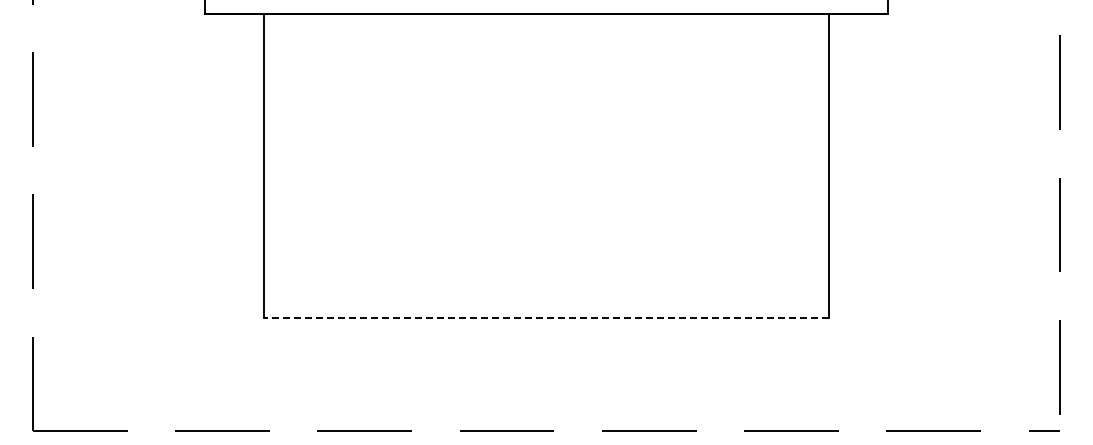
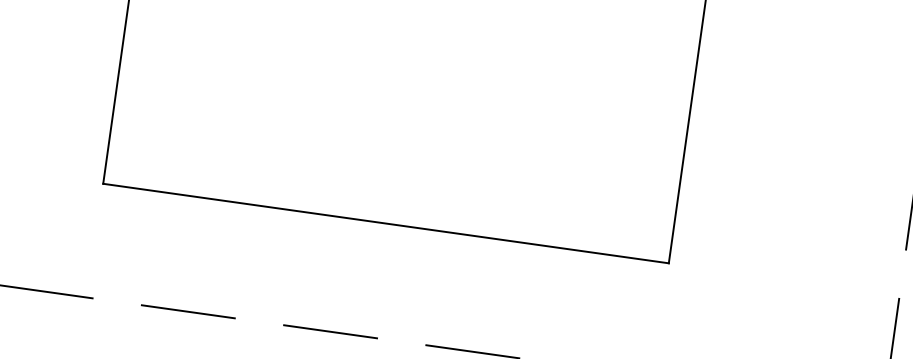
line: (546, 317) -> (386, 223), dashed -> solid

